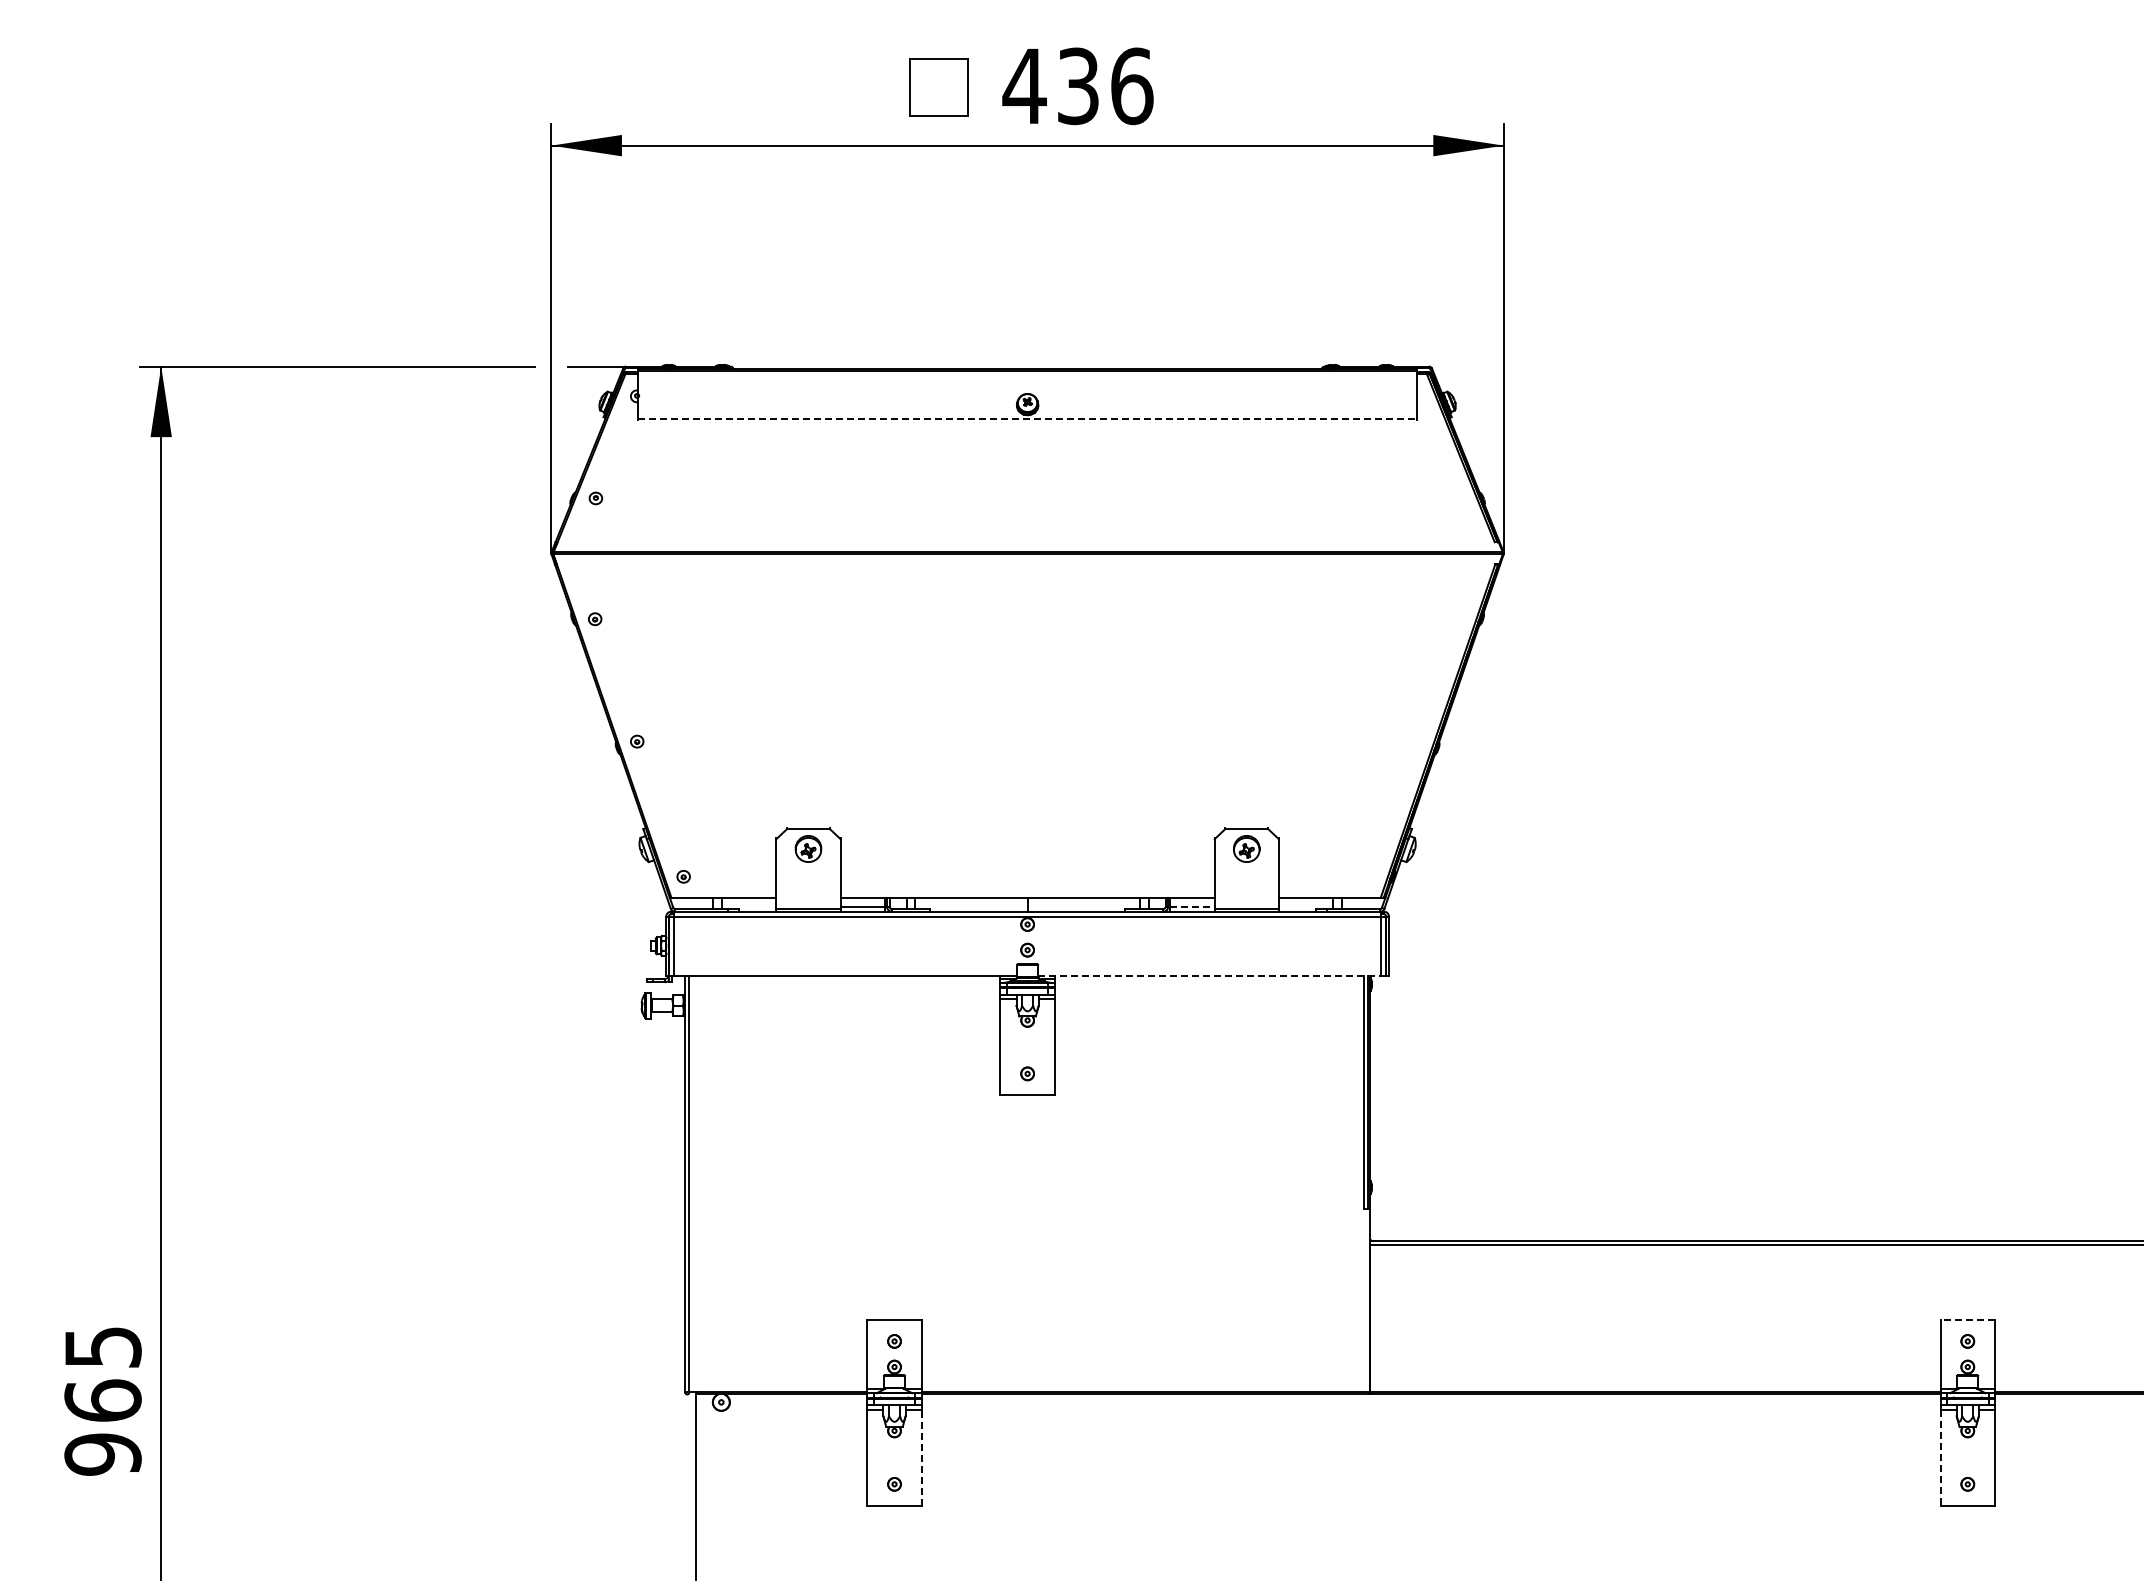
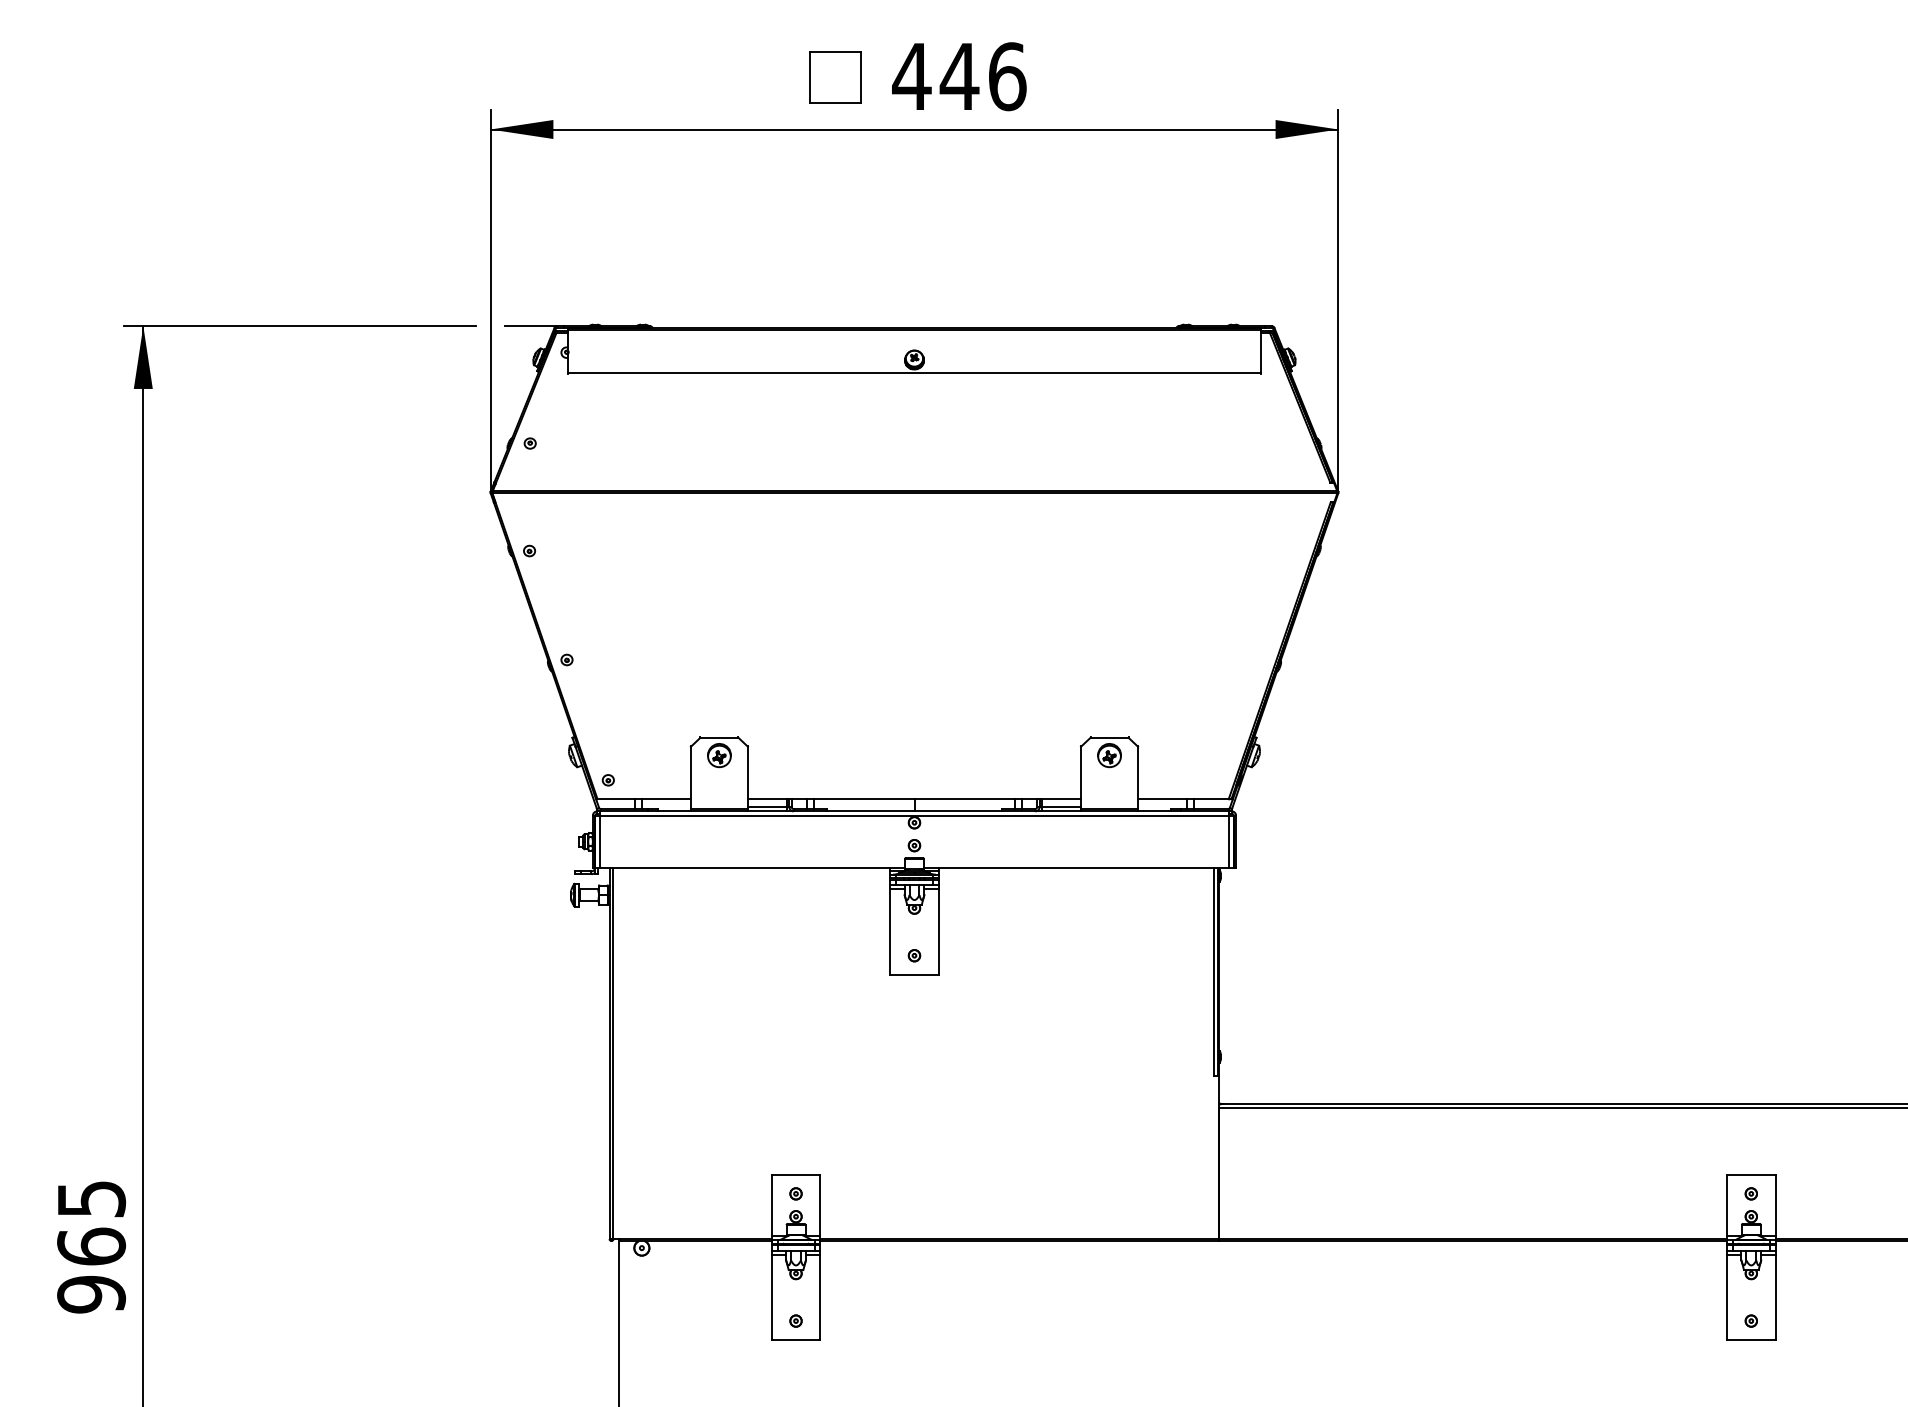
text: (1077, 86) -> (958, 76), 436 -> 446
line: (1027, 419) -> (914, 373), dashed -> solid
line: (1193, 906) -> (1062, 806), dashed -> solid
line: (1209, 975) -> (1076, 868), dashed -> solid
line: (1967, 1320) -> (1751, 1175), dashed -> solid
line: (921, 1457) -> (820, 1297), dashed -> solid
line: (1940, 1458) -> (1727, 1298), dashed -> solid

